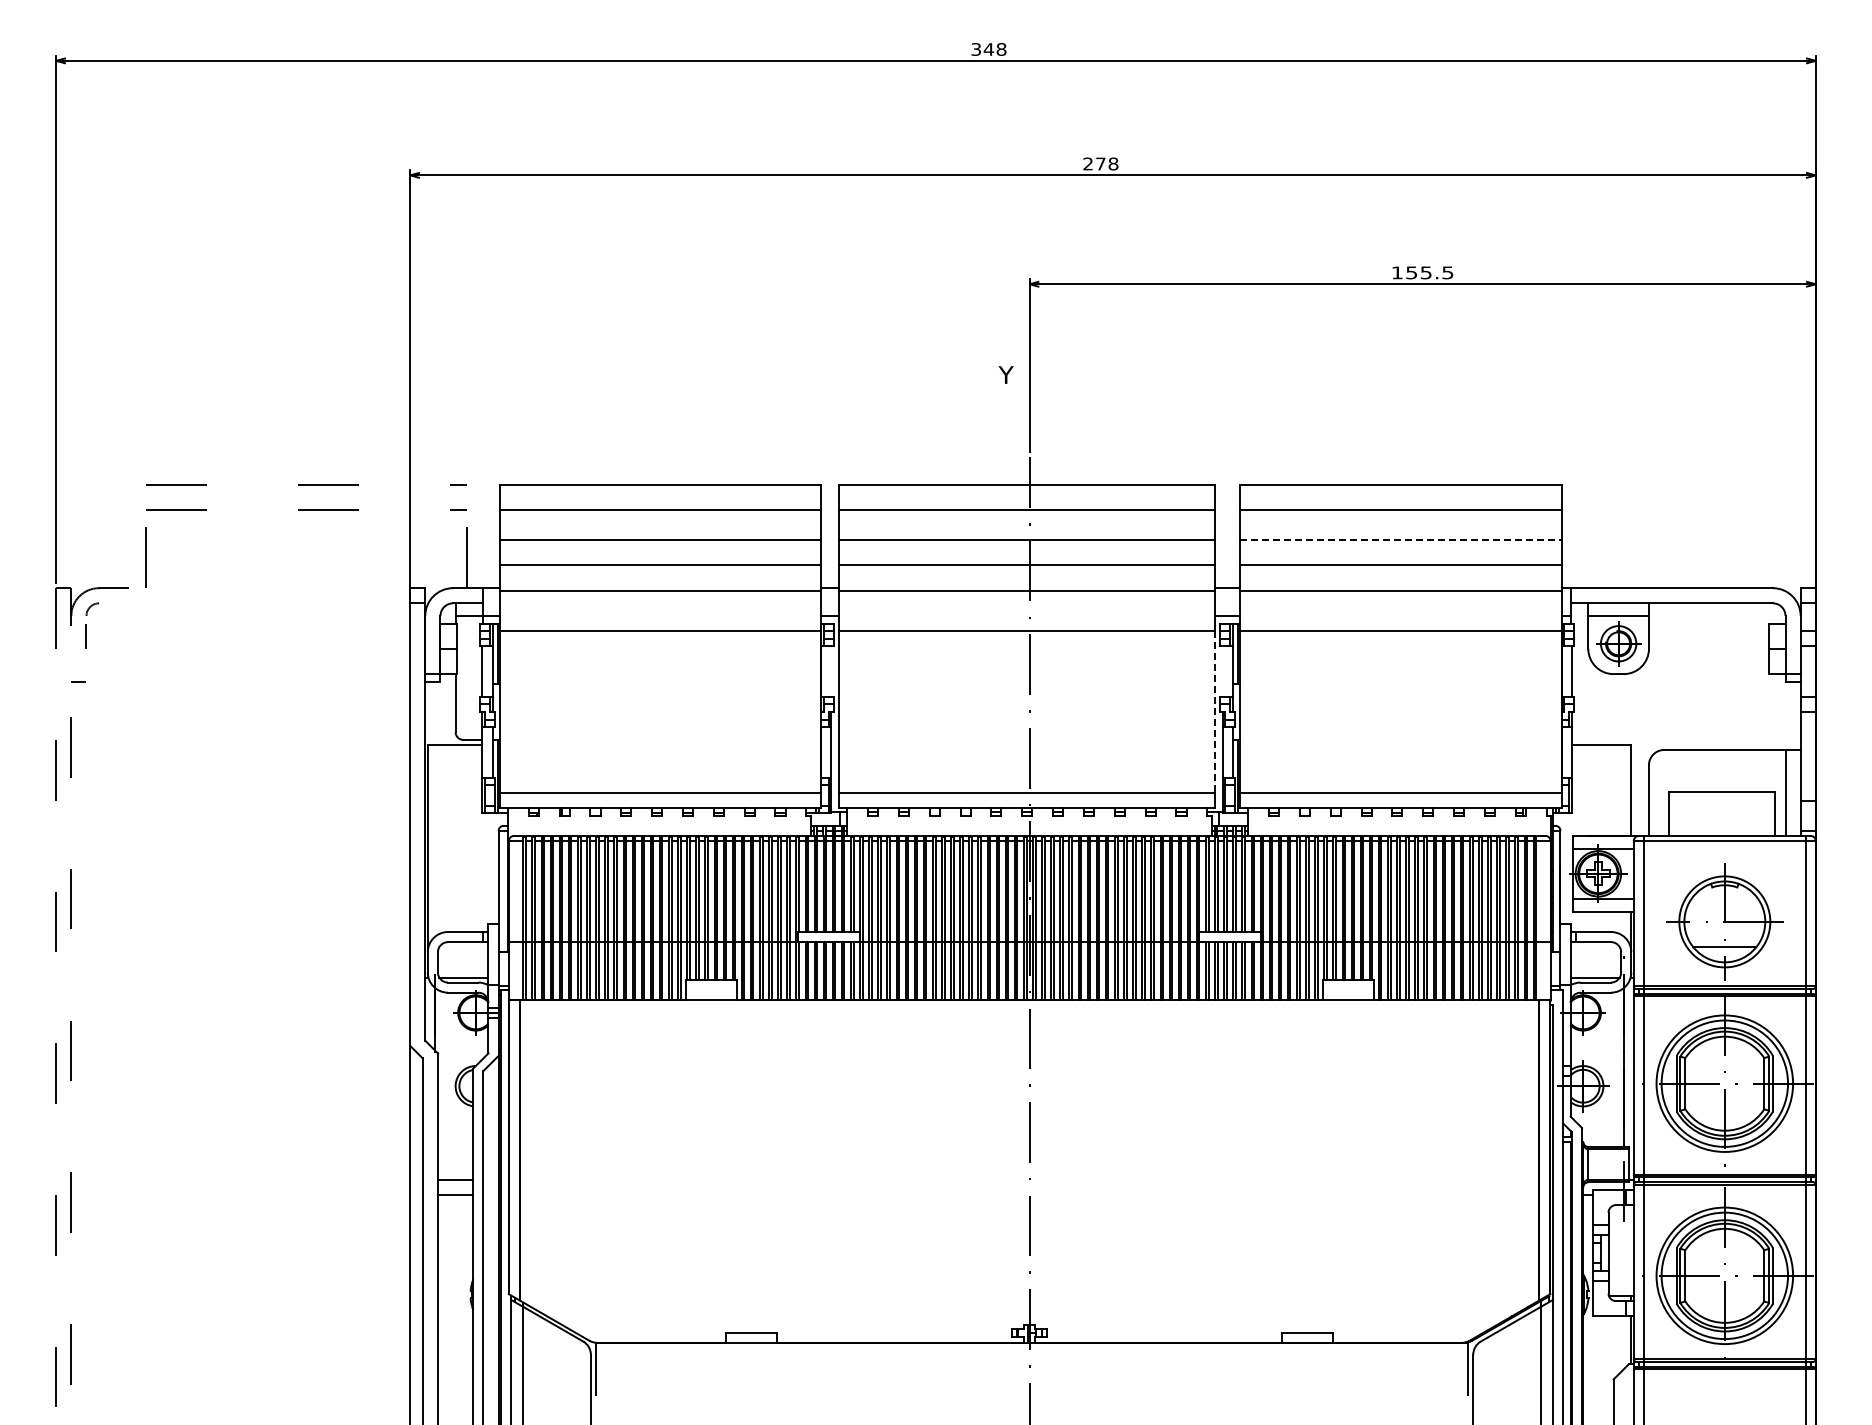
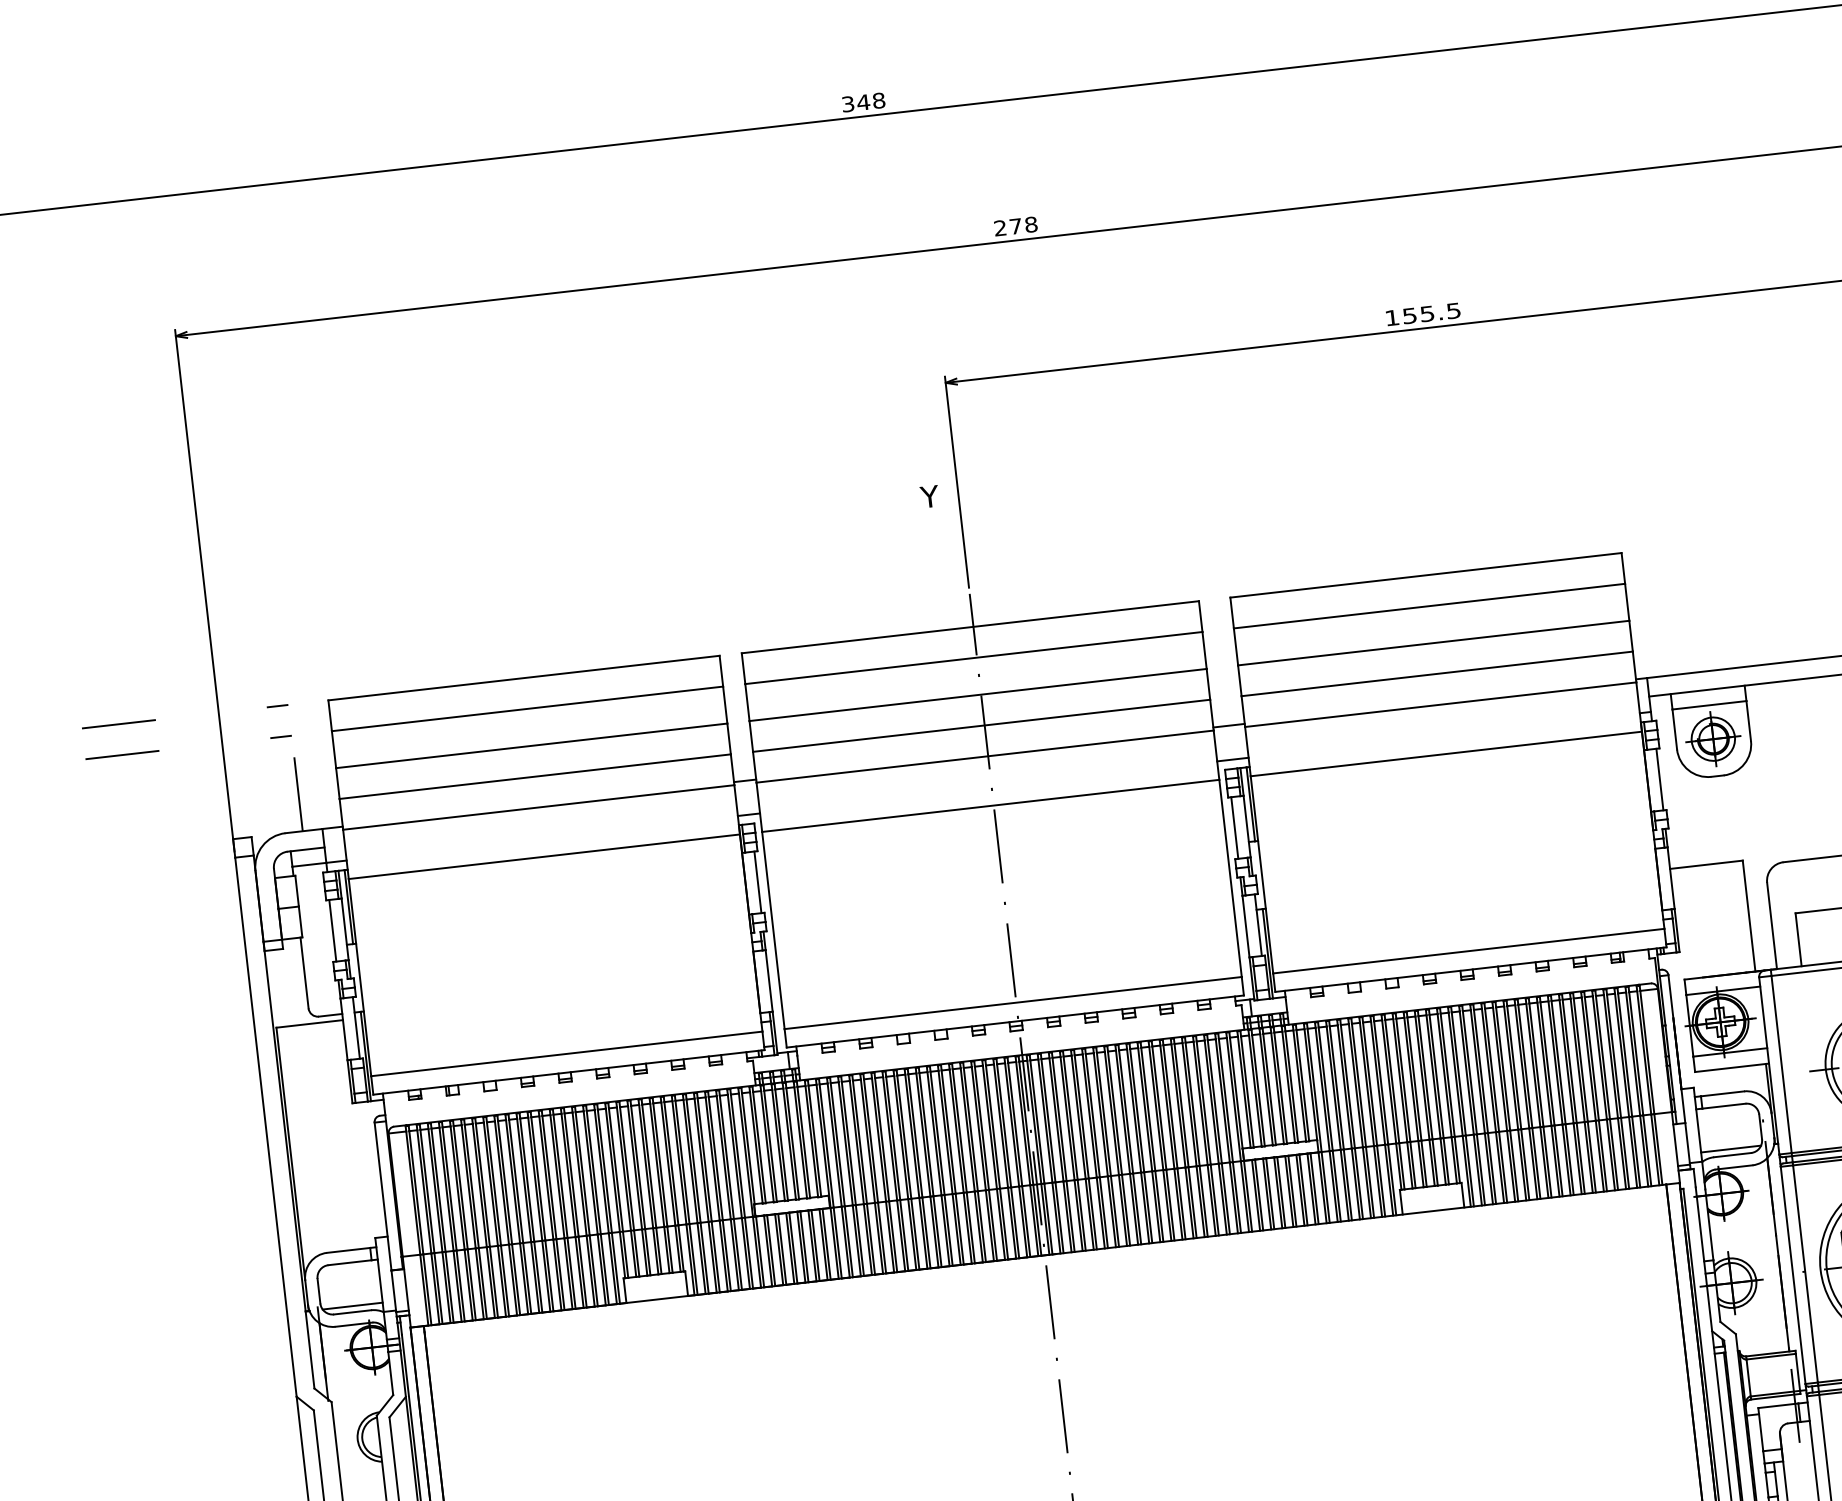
line: (1400, 540) -> (1433, 643), dashed -> solid
line: (831, 671) -> (758, 882), added
line: (1222, 671) -> (1234, 827), added
line: (1214, 712) -> (1230, 878), dashed -> solid

